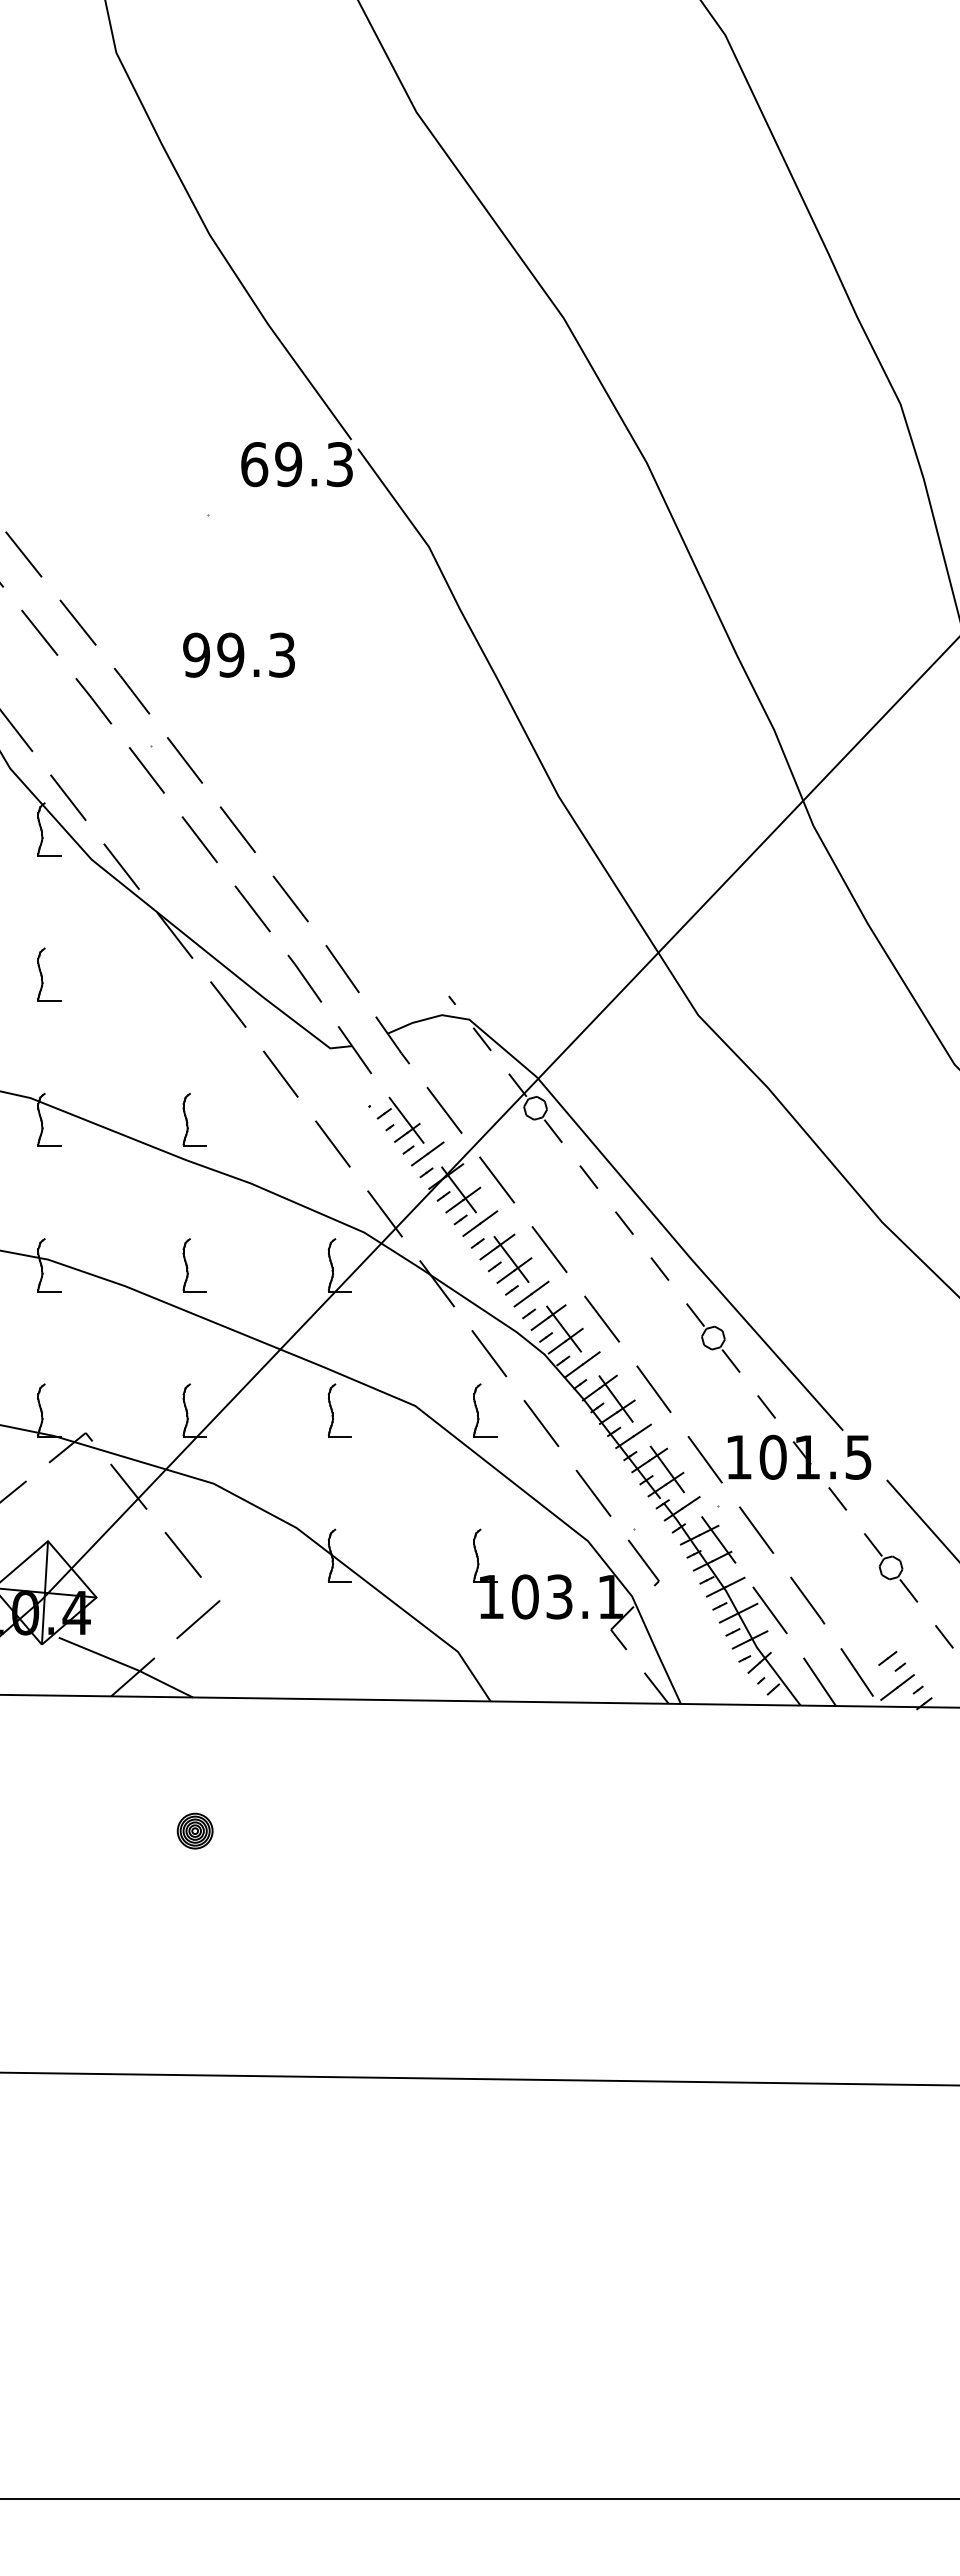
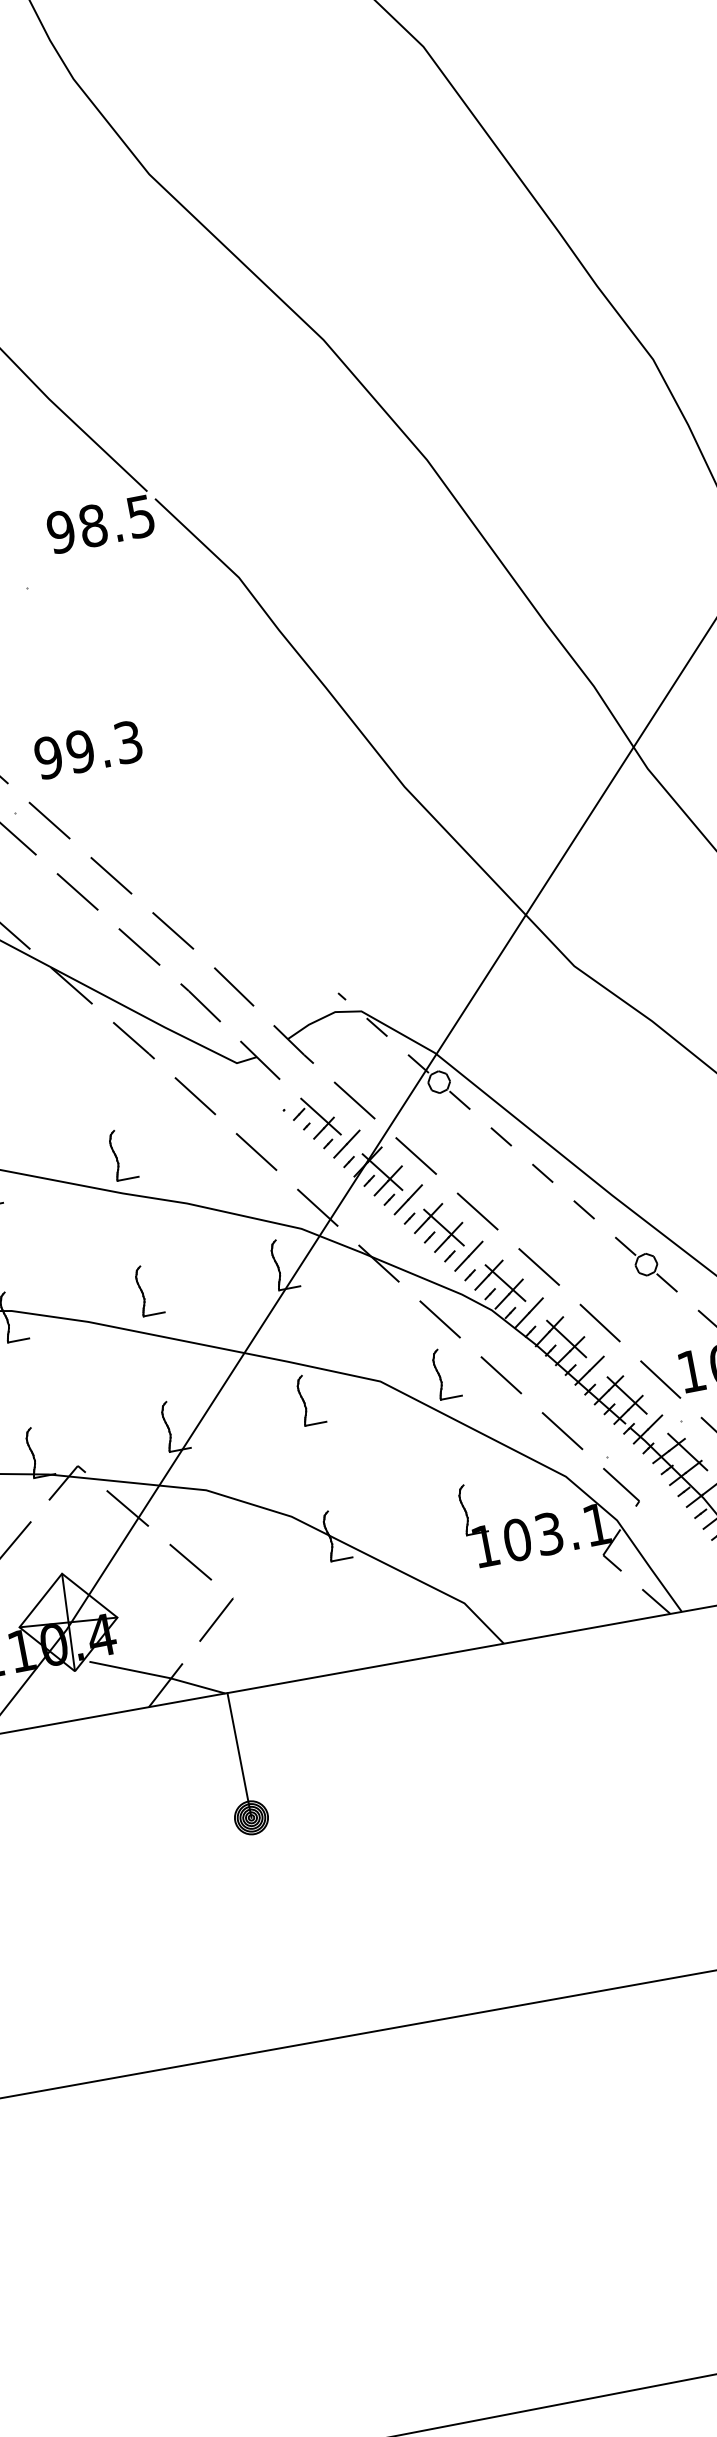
text: (296, 464) -> (100, 524), 69.3 -> 98.5
text: (238, 654) -> (87, 749), moved
line: (195, 1764) -> (239, 1755), added

